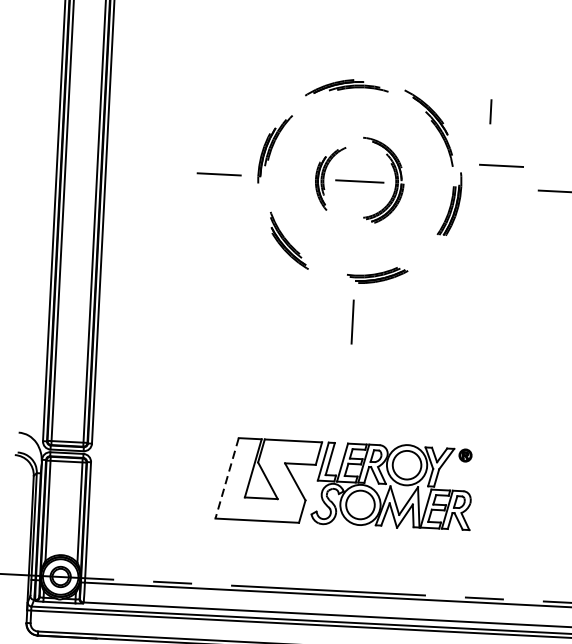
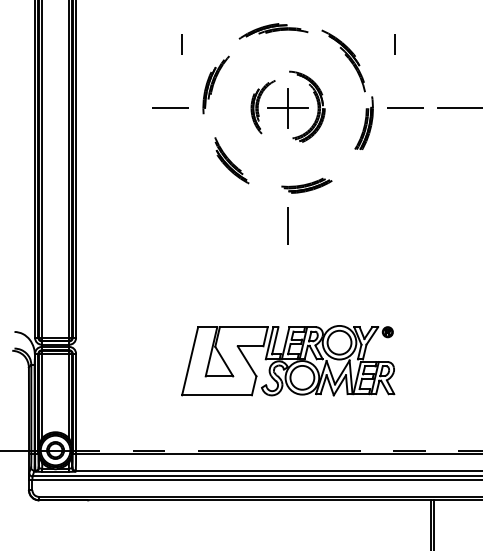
line: (235, 98) -> (181, 44), added
line: (501, 164) -> (405, 107), moved
line: (360, 181) -> (288, 108), added
line: (227, 478) -> (190, 361), dashed -> solid

